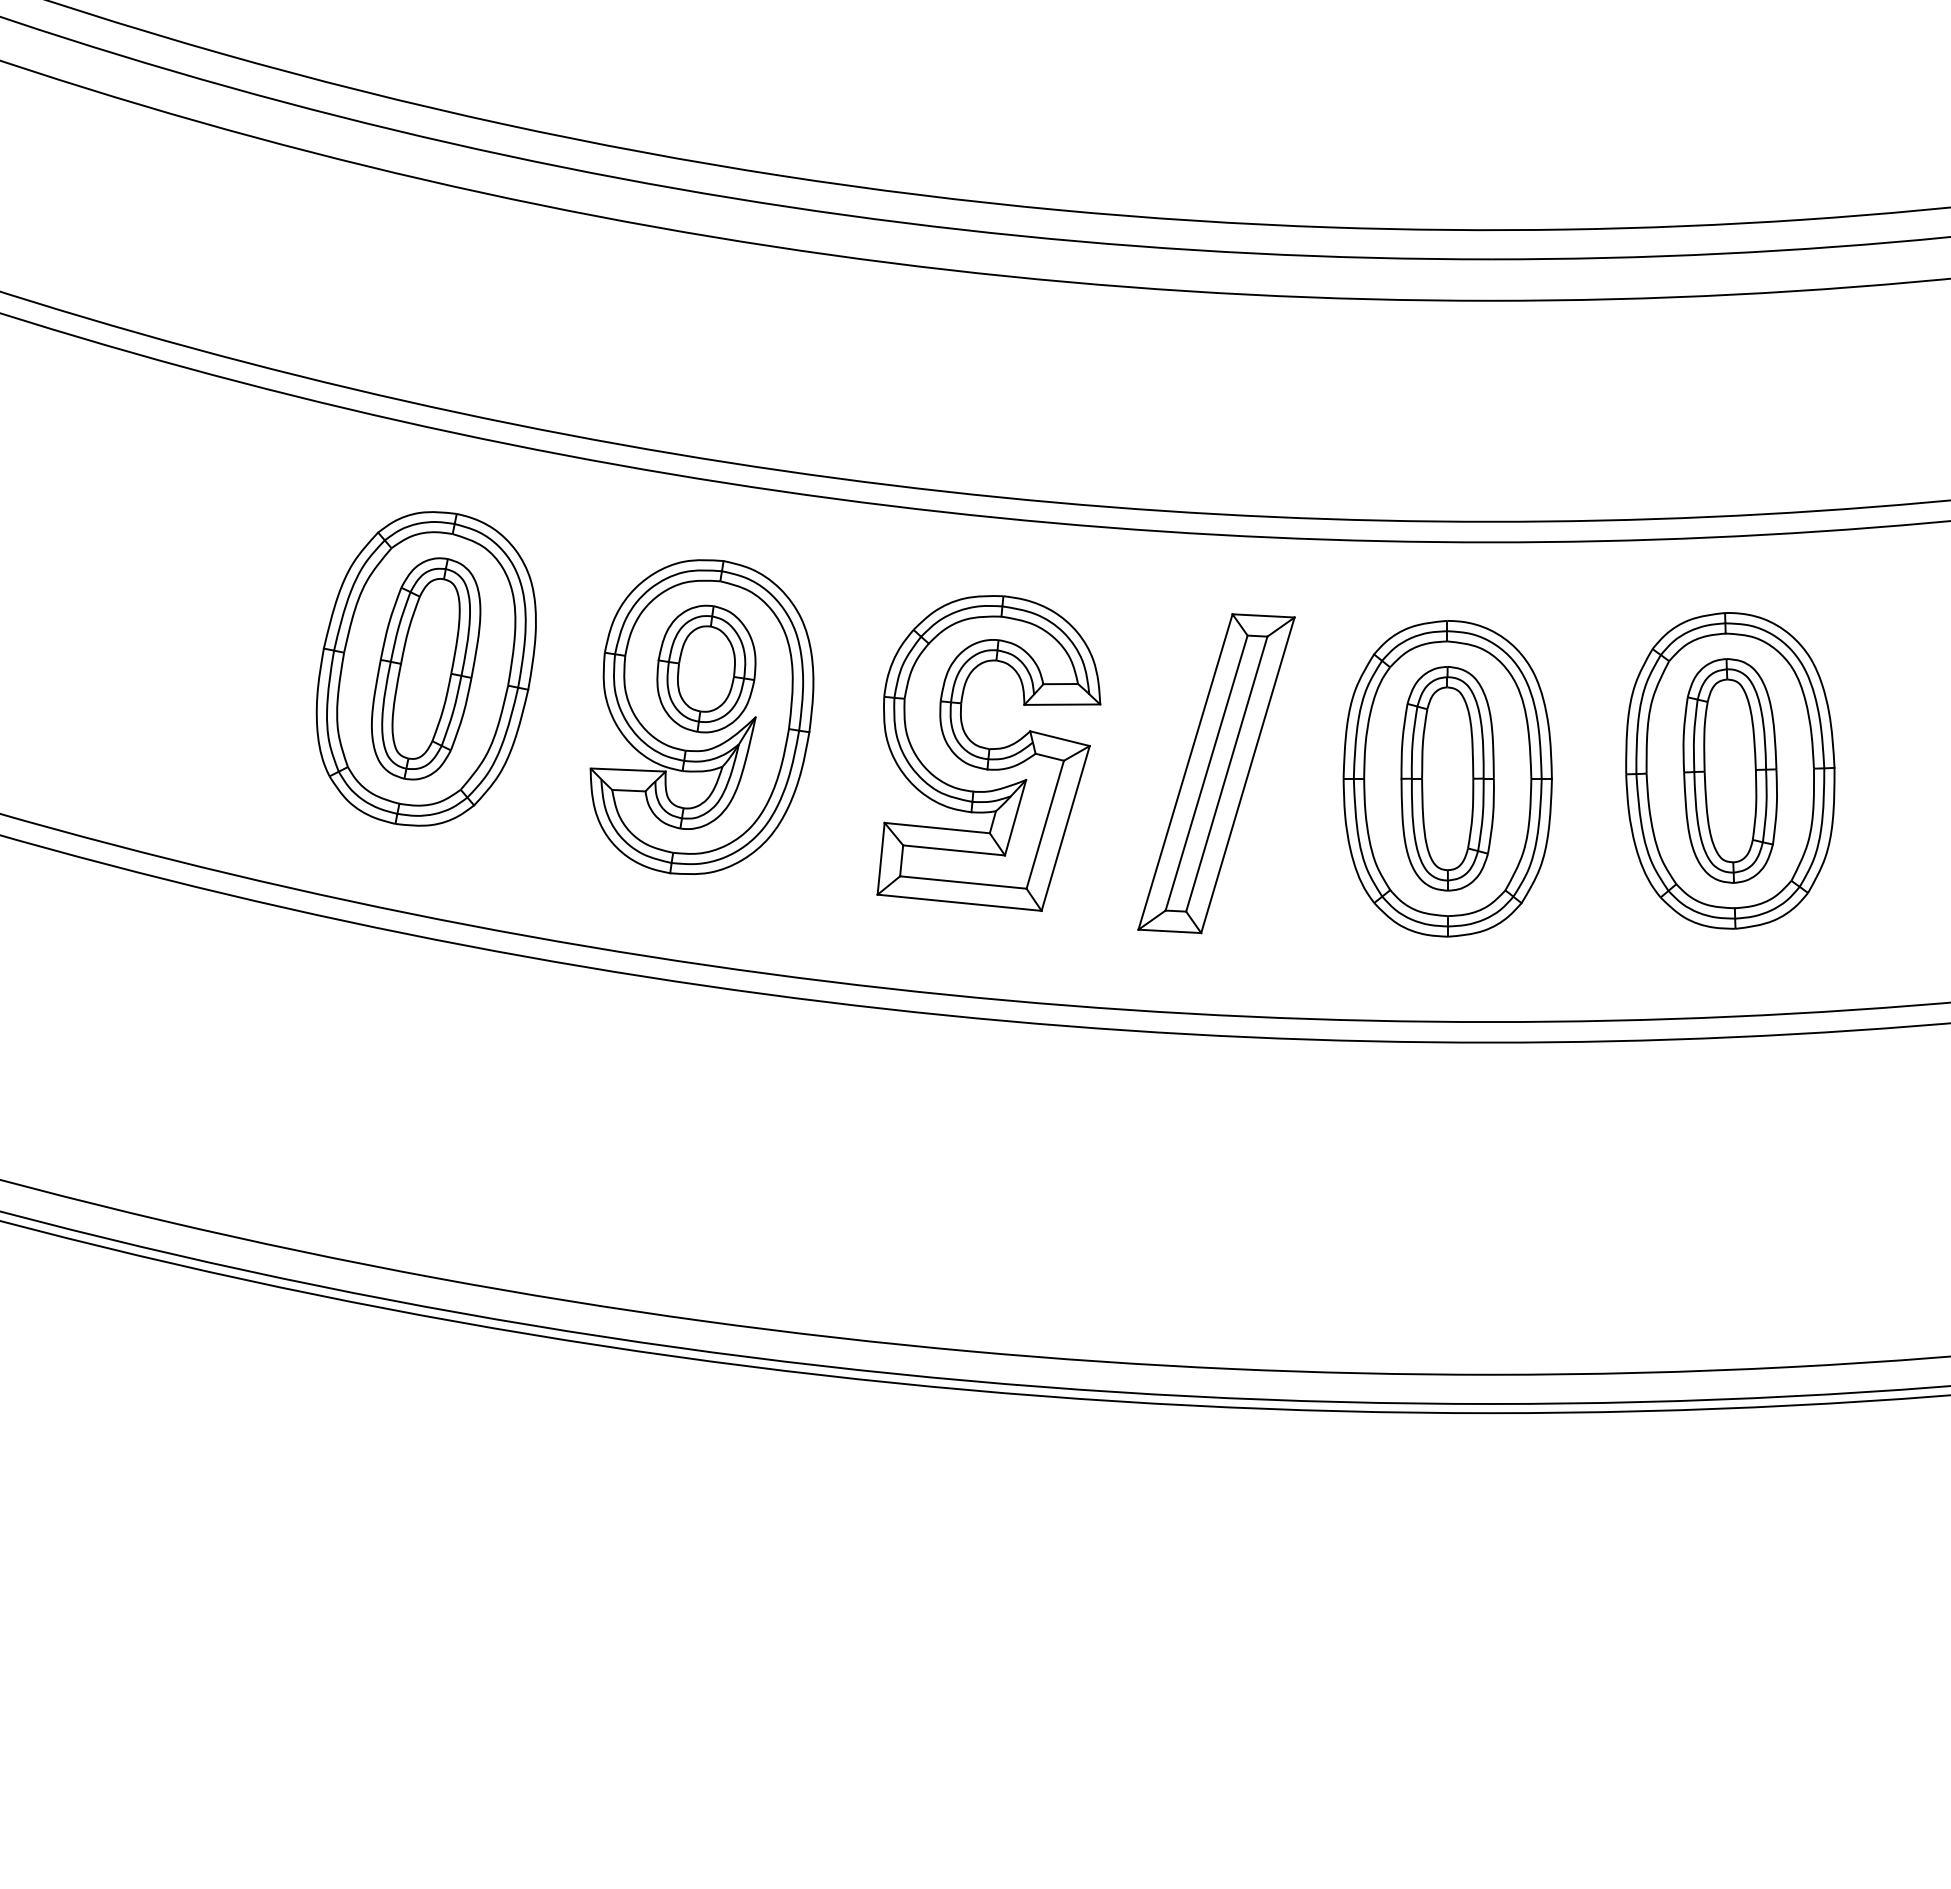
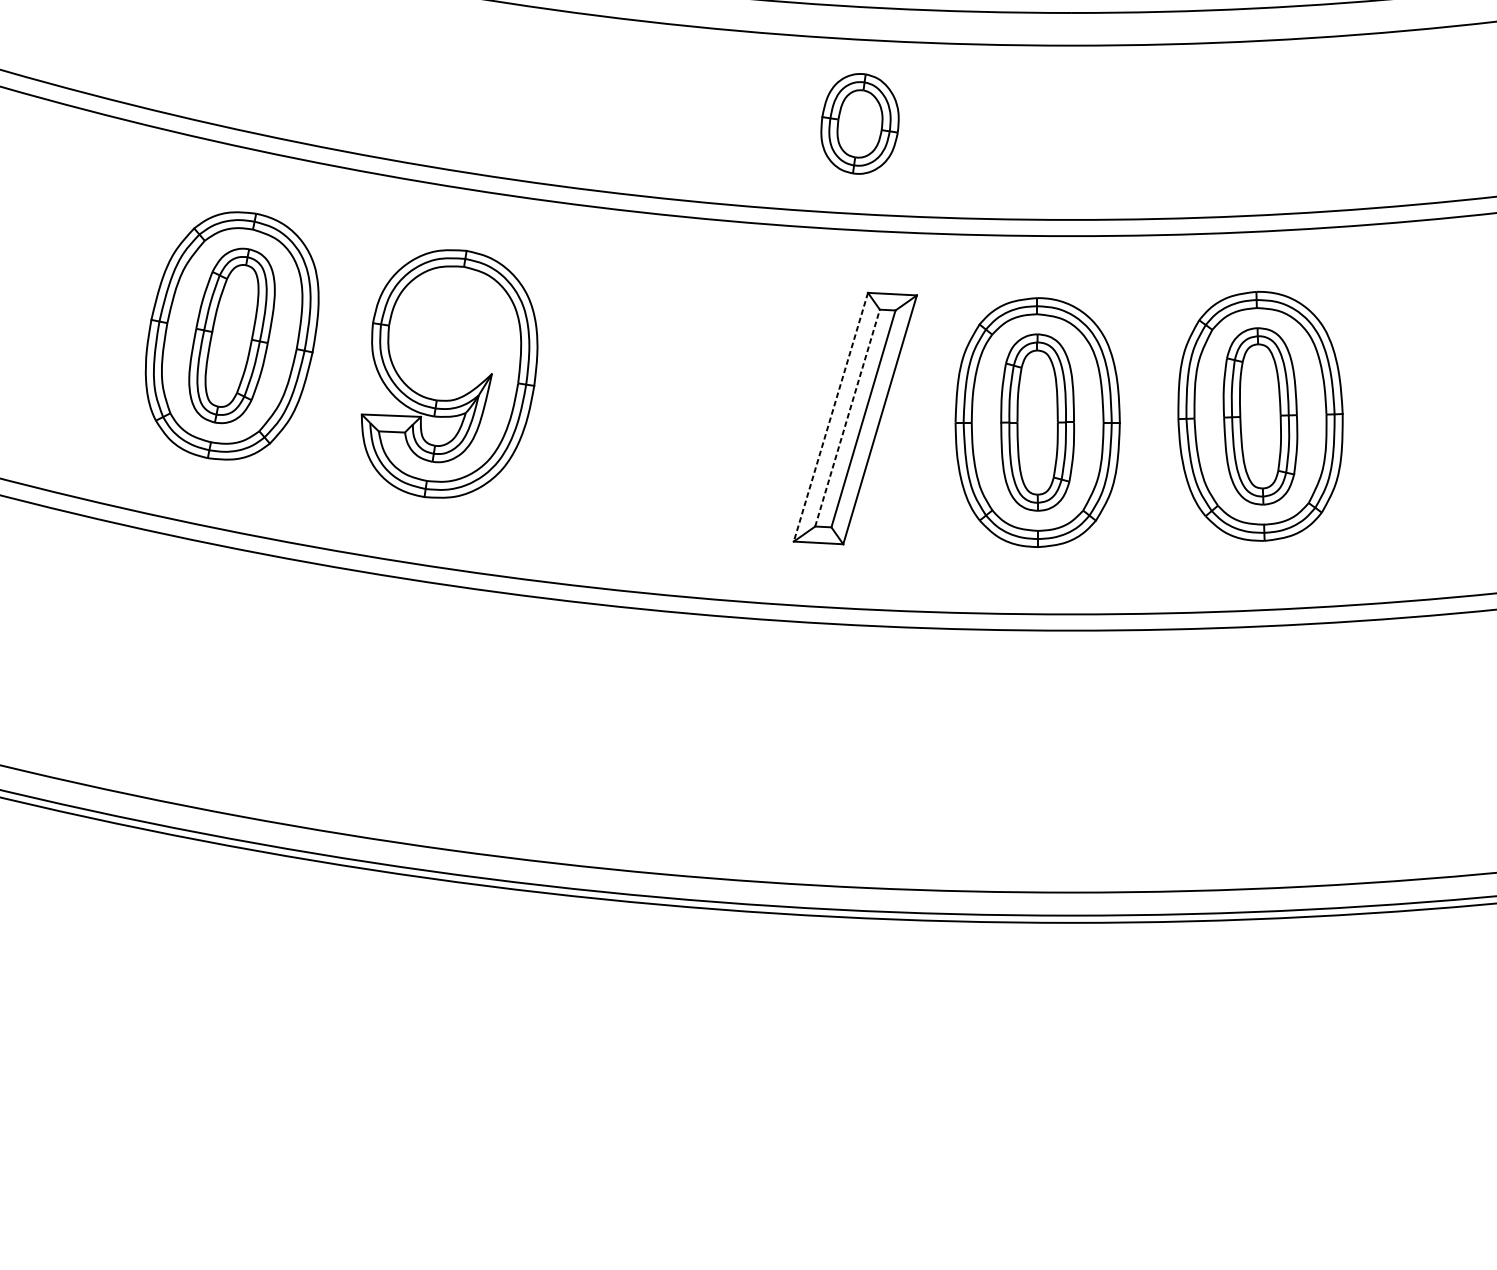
part: (706, 668) -> (860, 123), moved
part: (988, 753) -> (675, 402), removed
line: (1185, 772) -> (830, 417), solid -> dashed
line: (1206, 772) -> (847, 417), solid -> dashed

